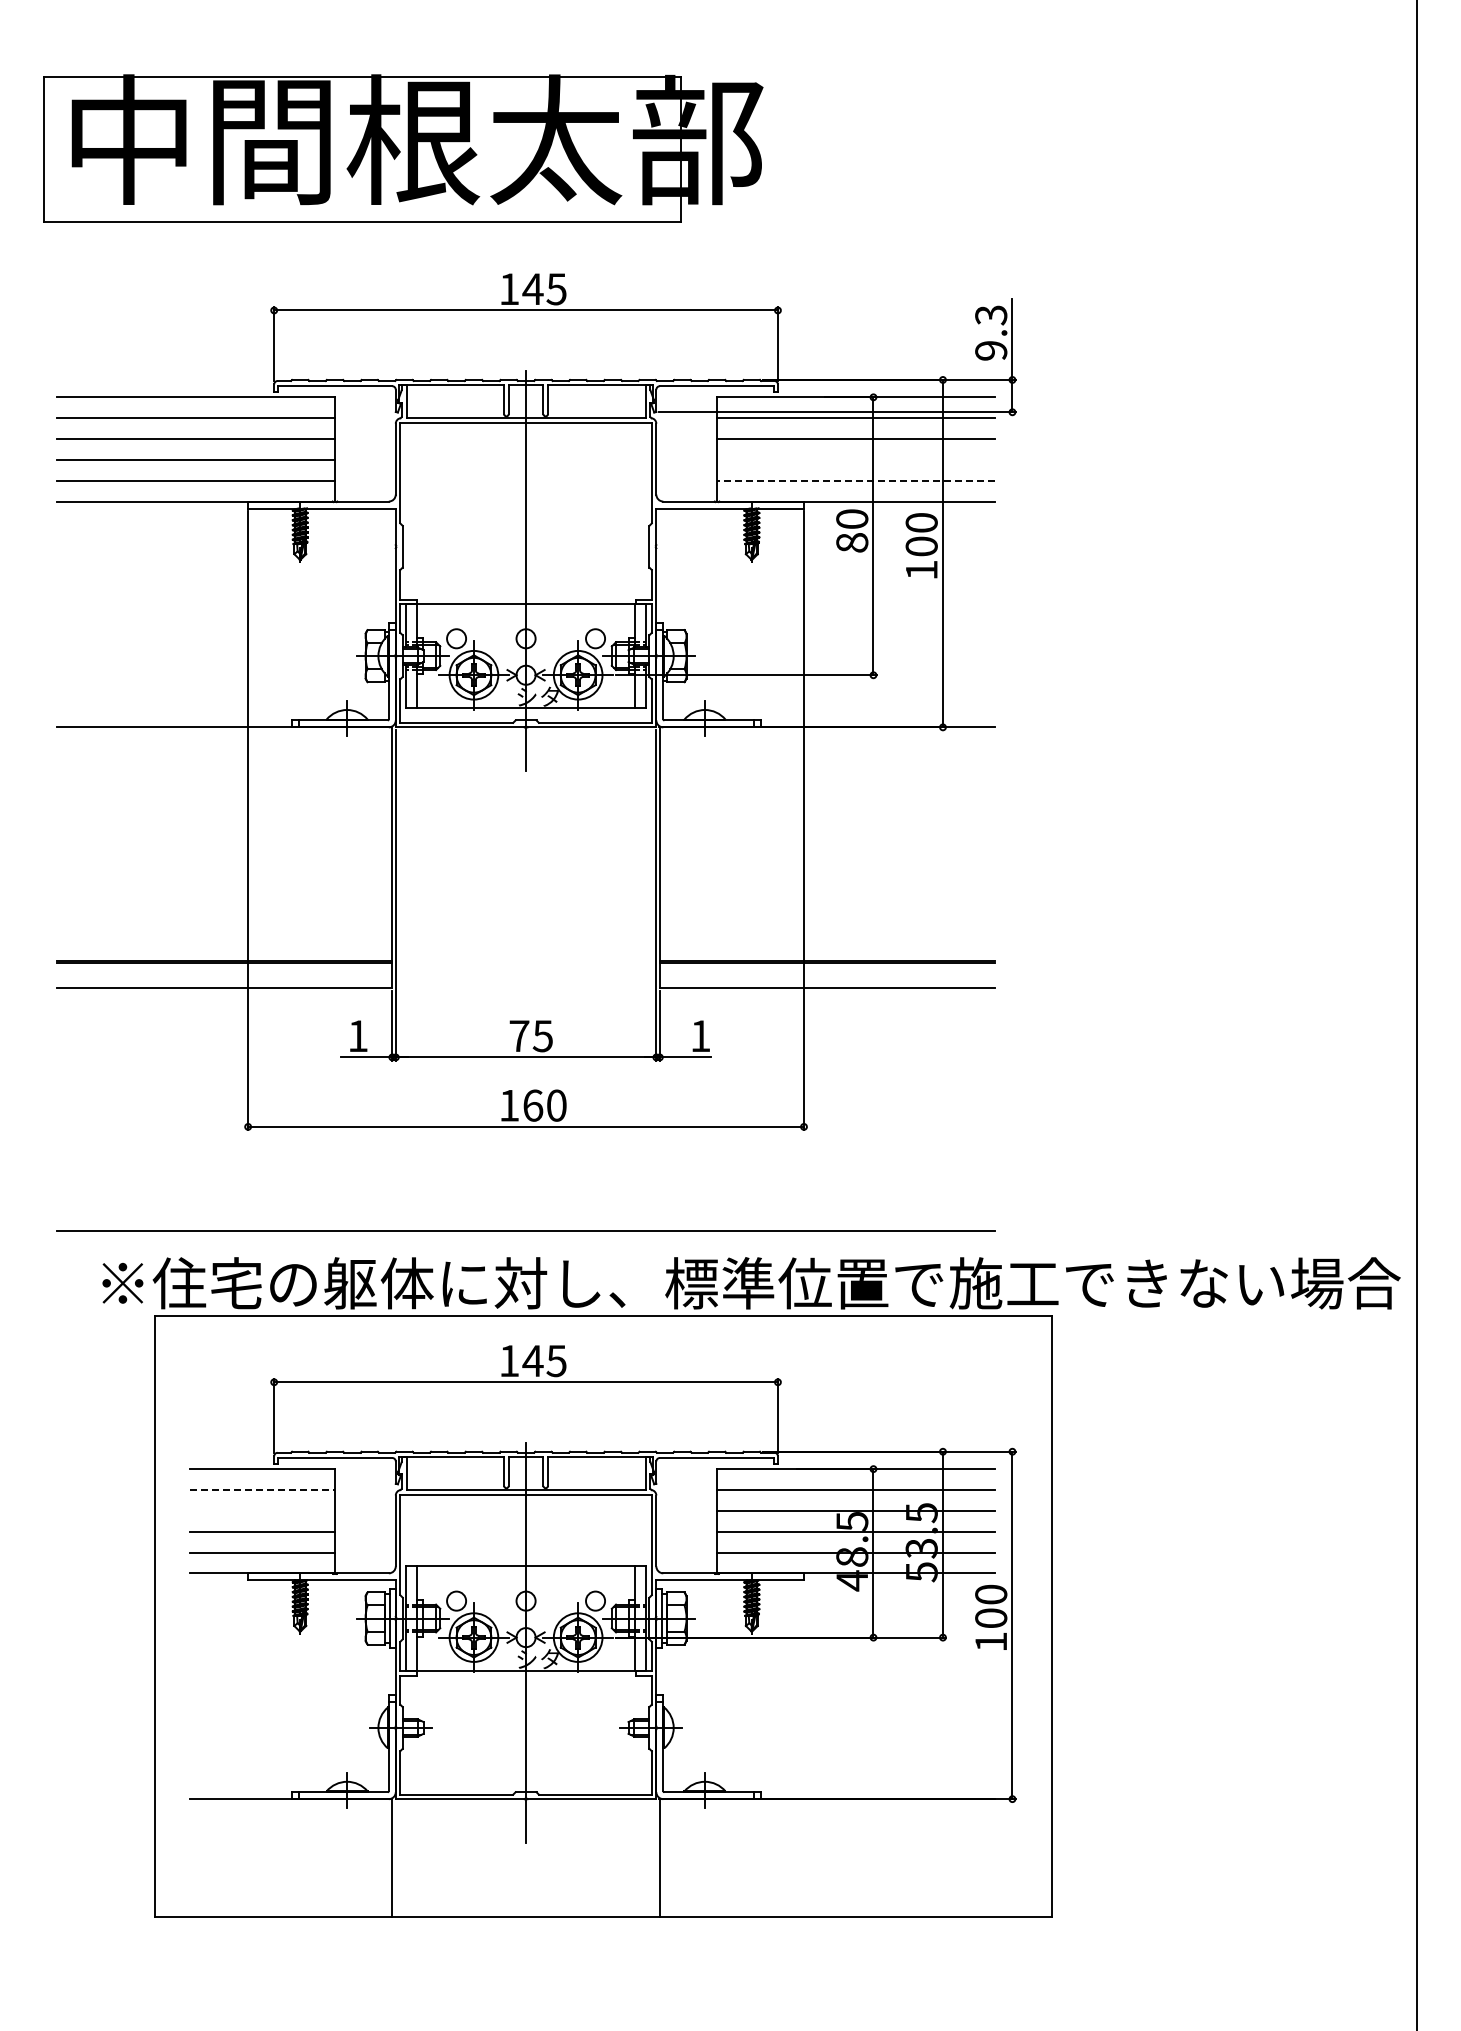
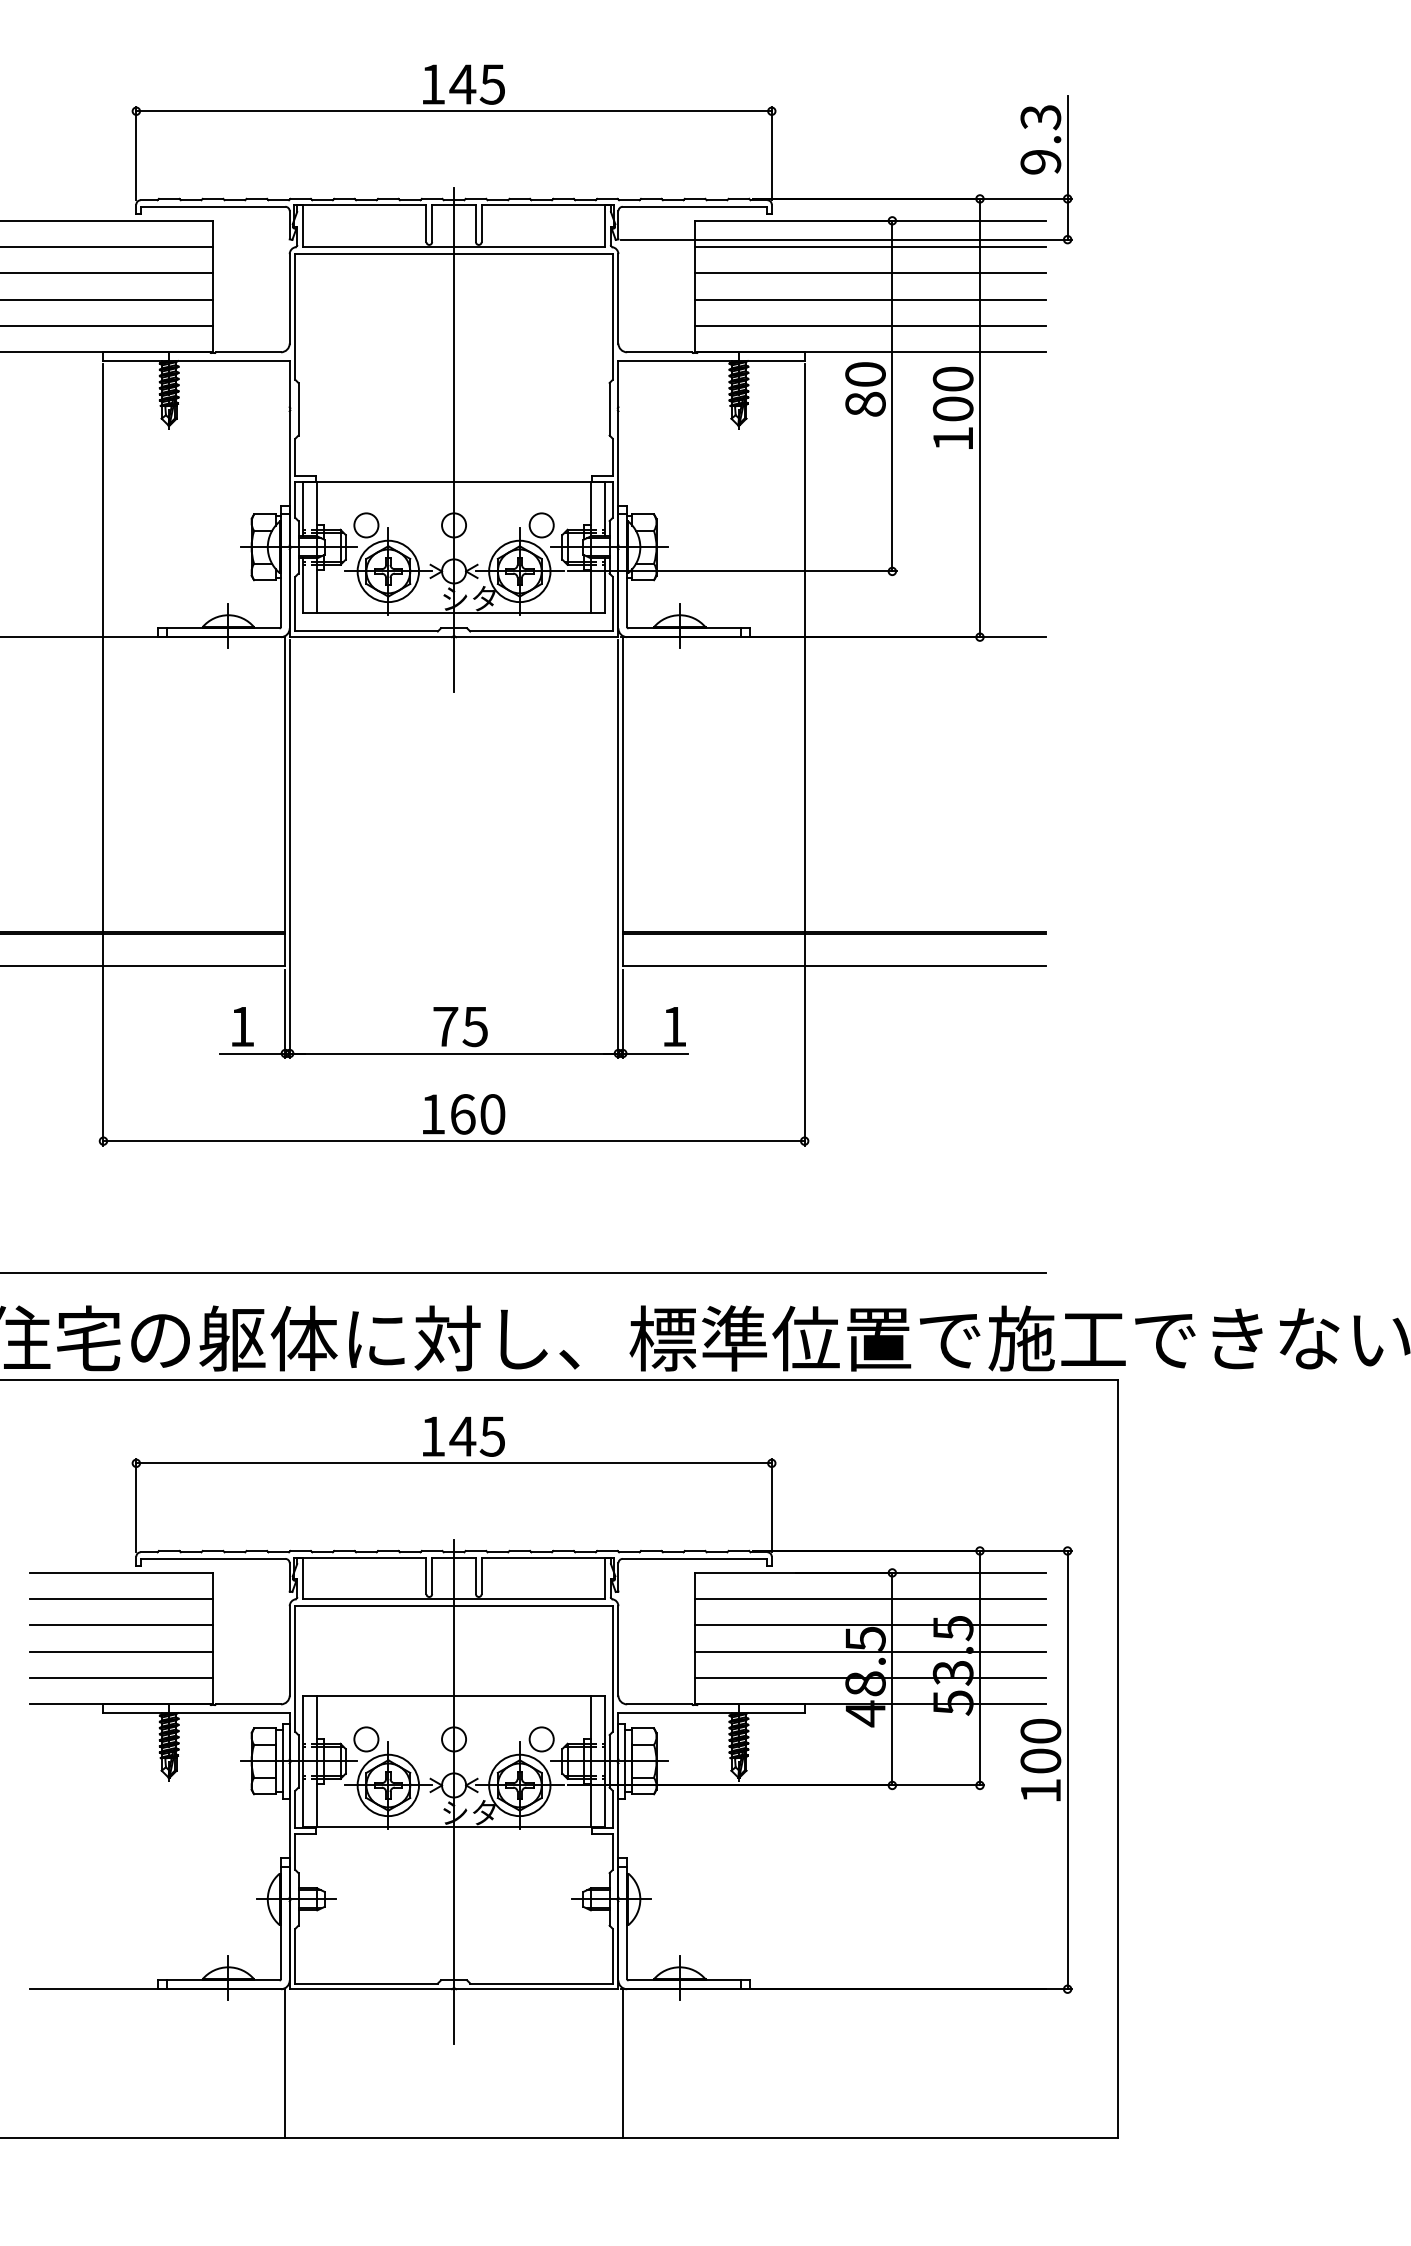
line: (856, 459) -> (870, 299), added
line: (856, 480) -> (870, 325), dashed -> solid
line: (263, 1489) -> (122, 1598), dashed -> solid
line: (262, 1510) -> (121, 1625), added

